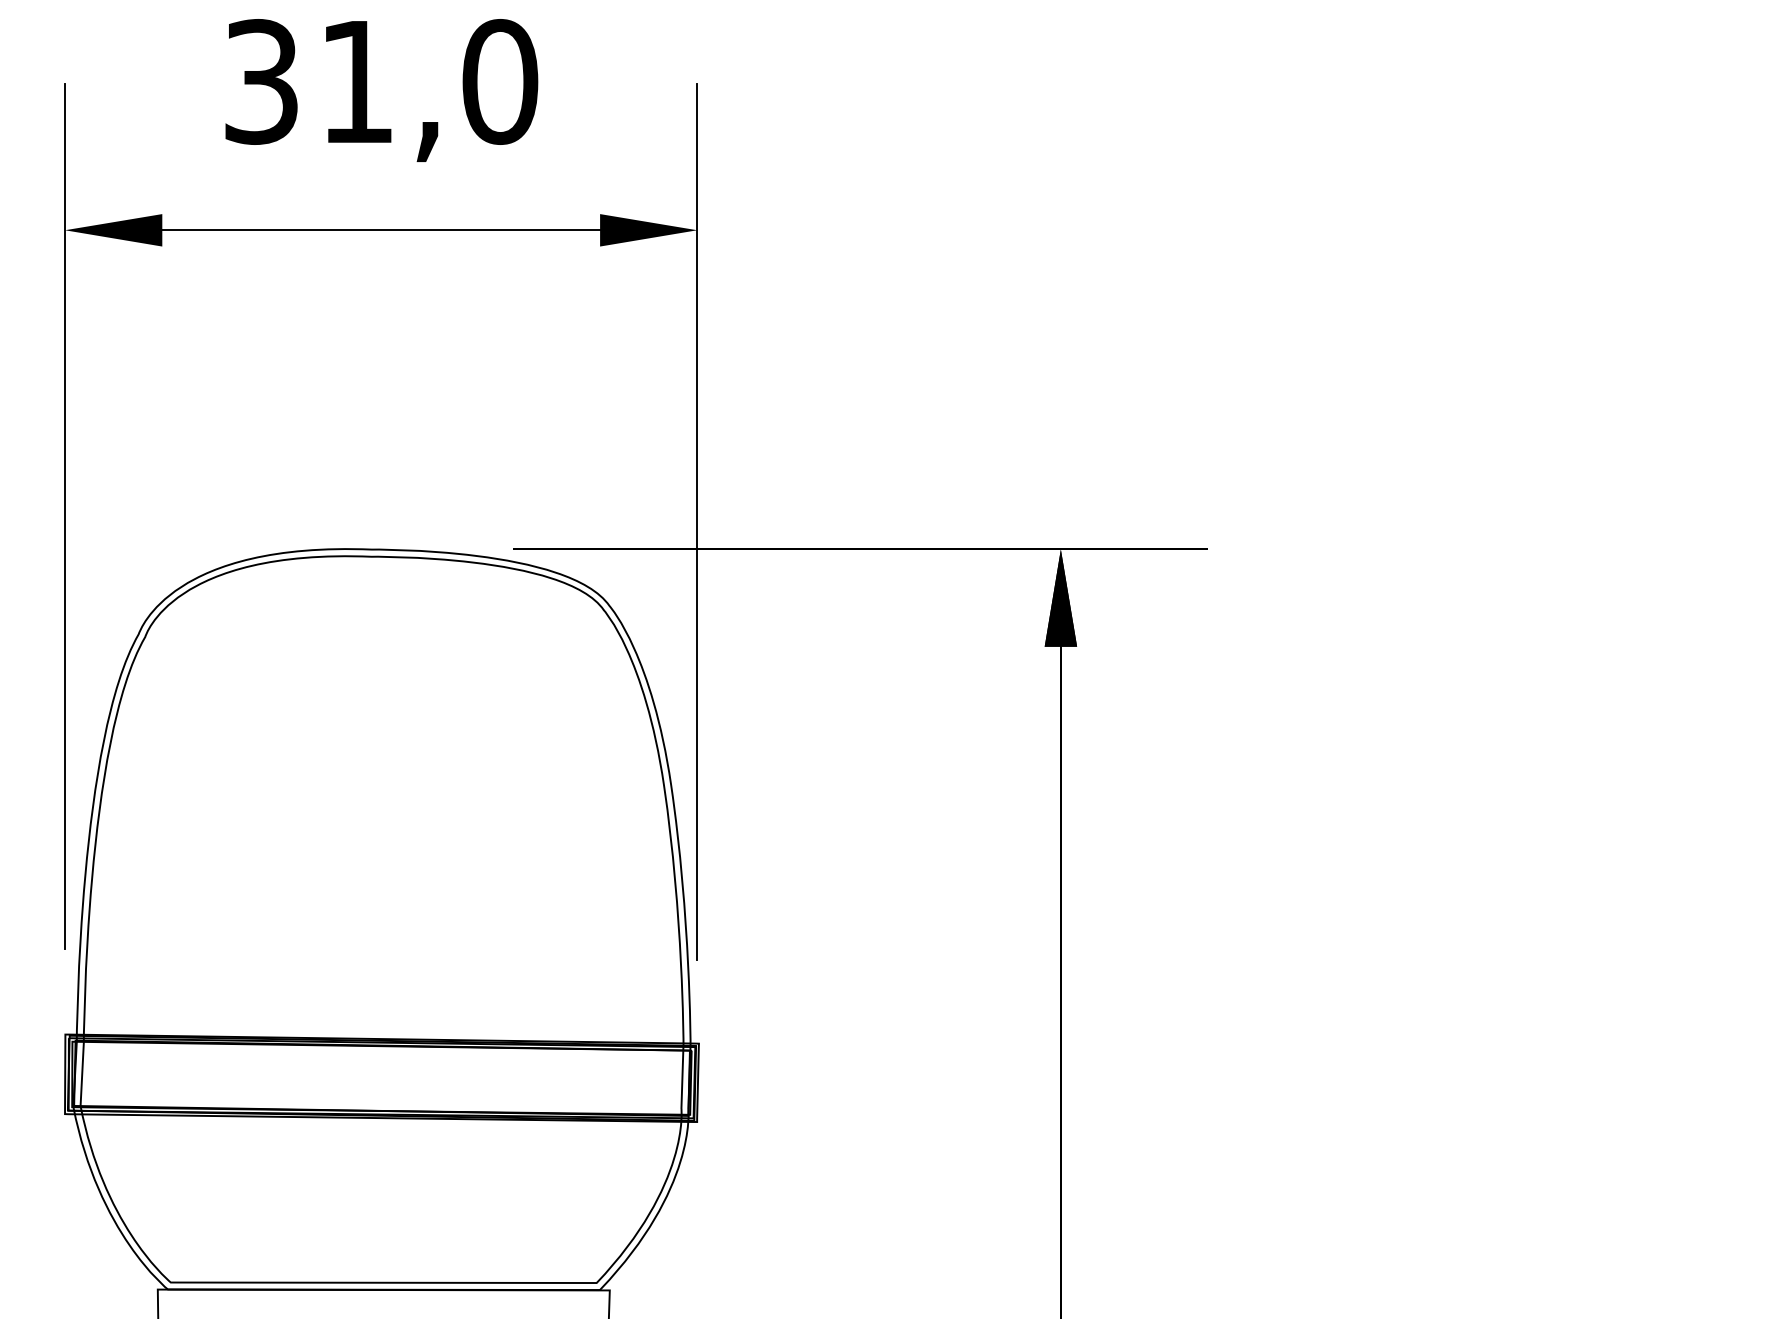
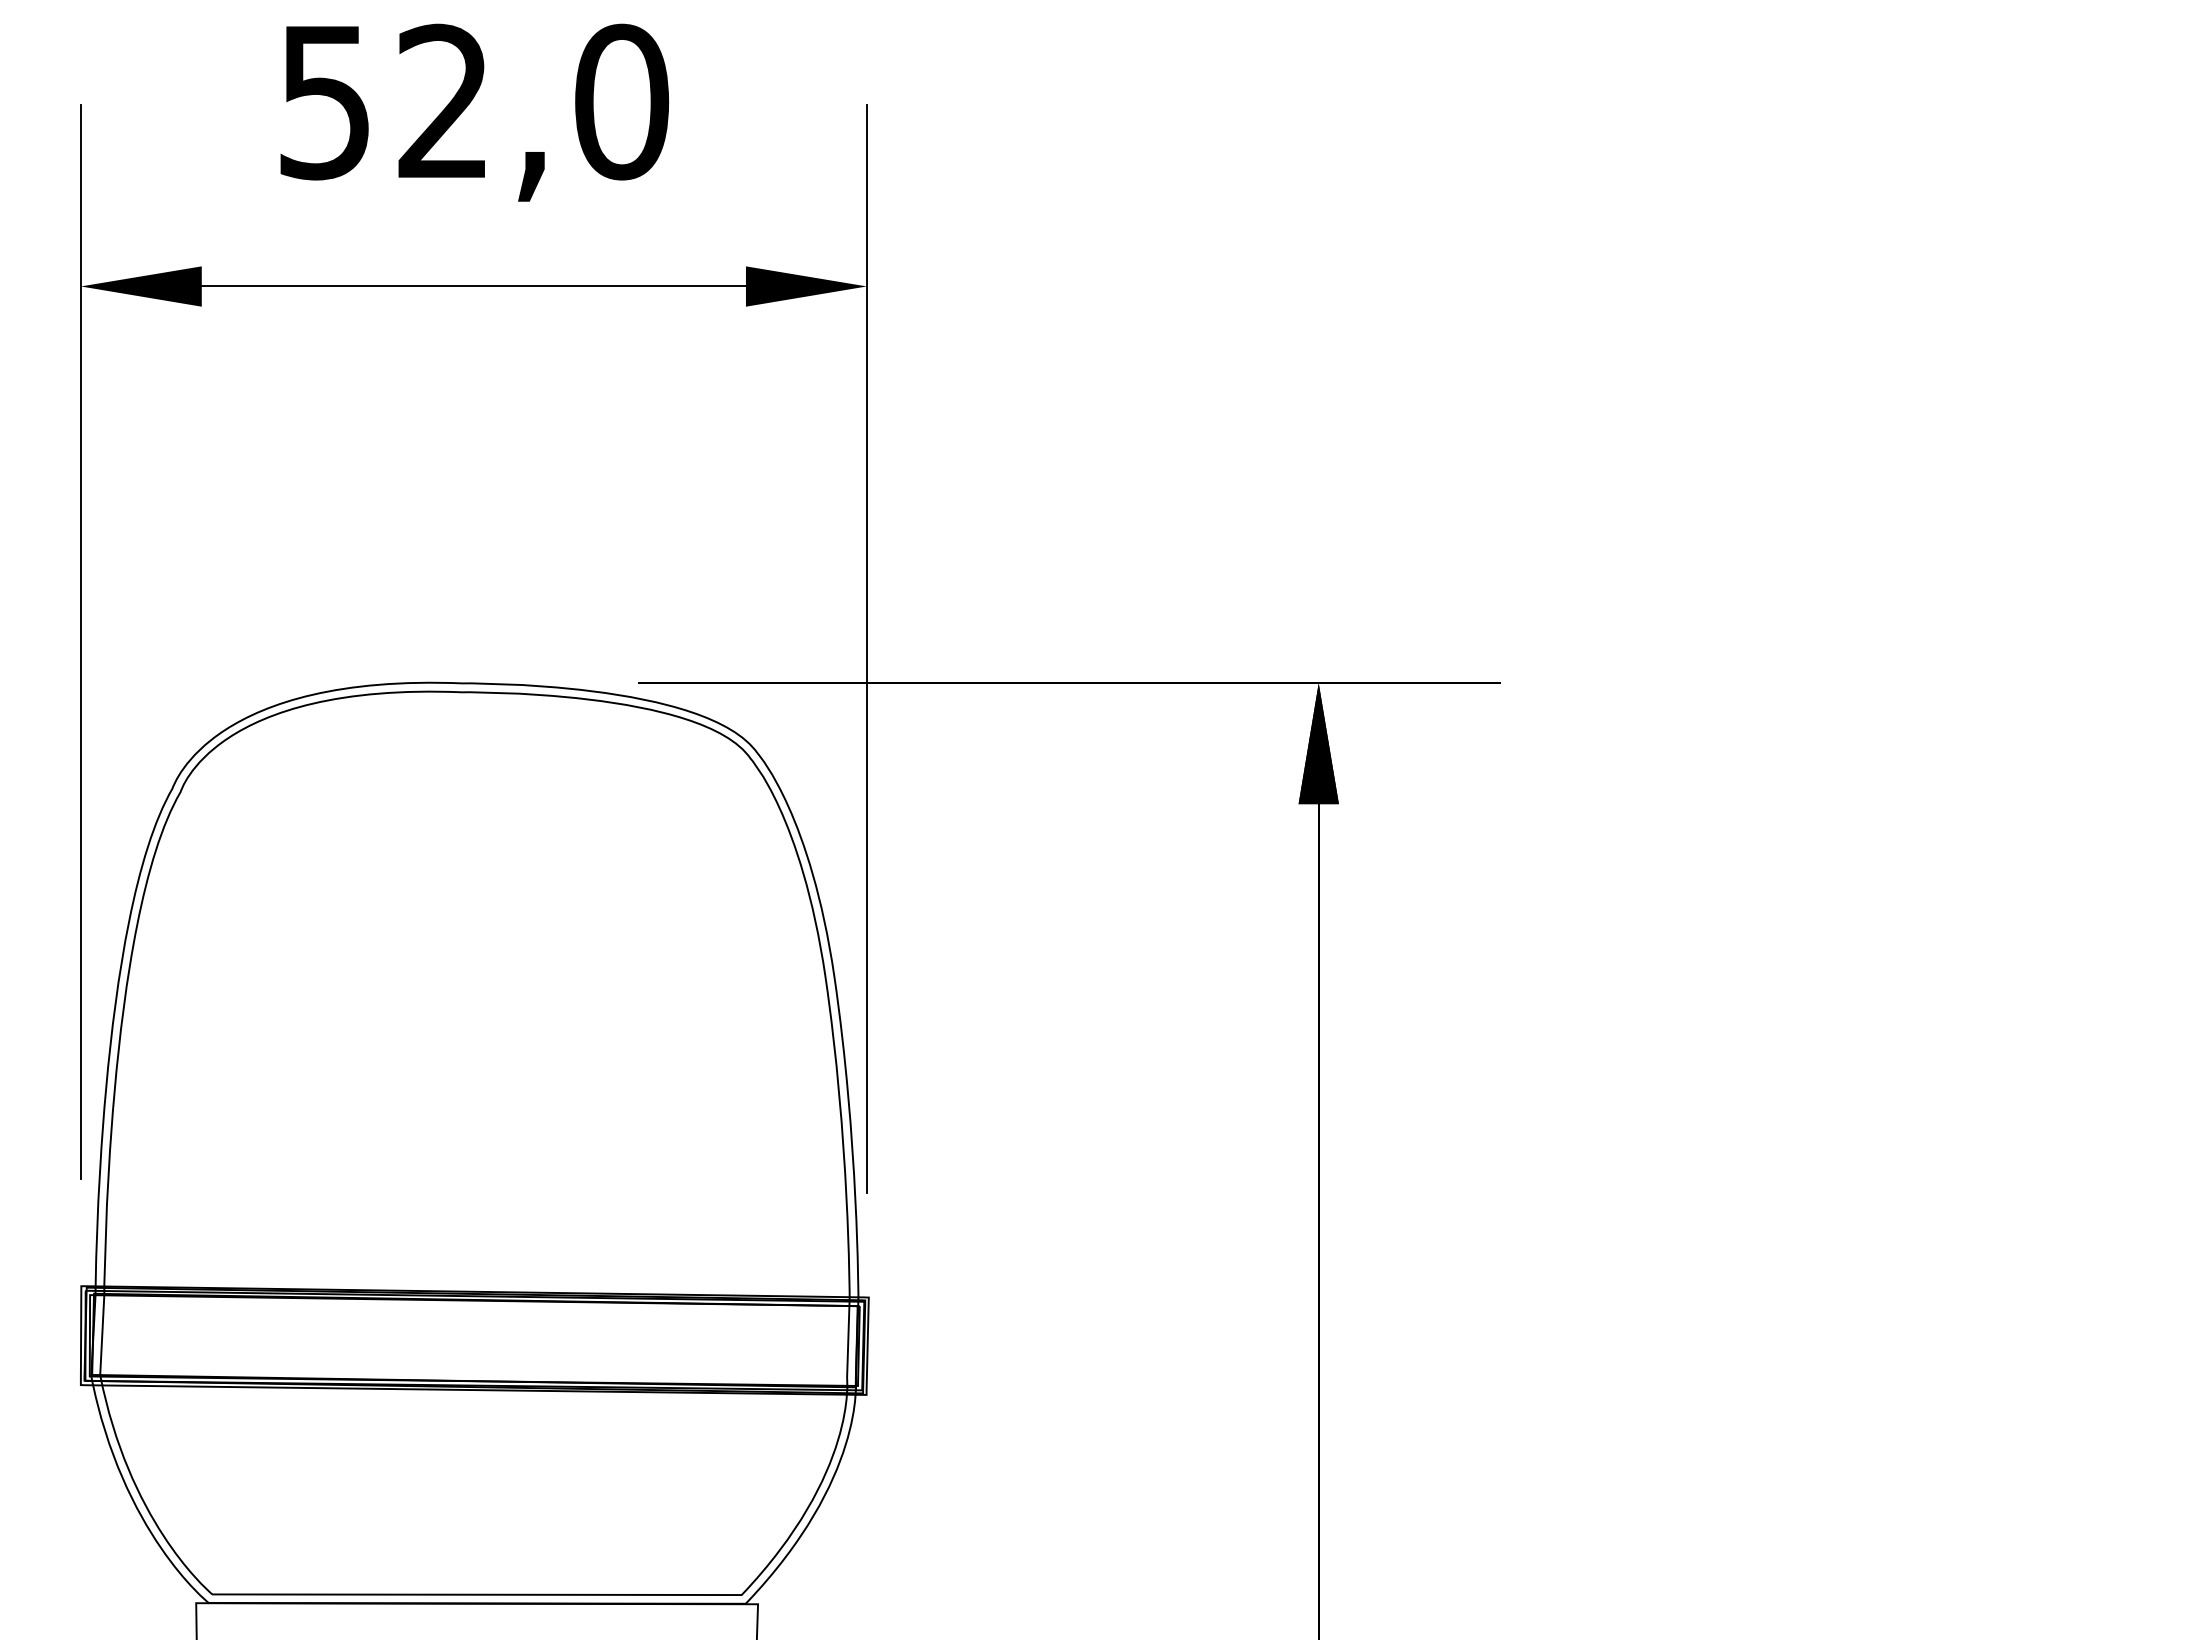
text: (308, 81) -> (383, 101), 31,0 -> 52,0

